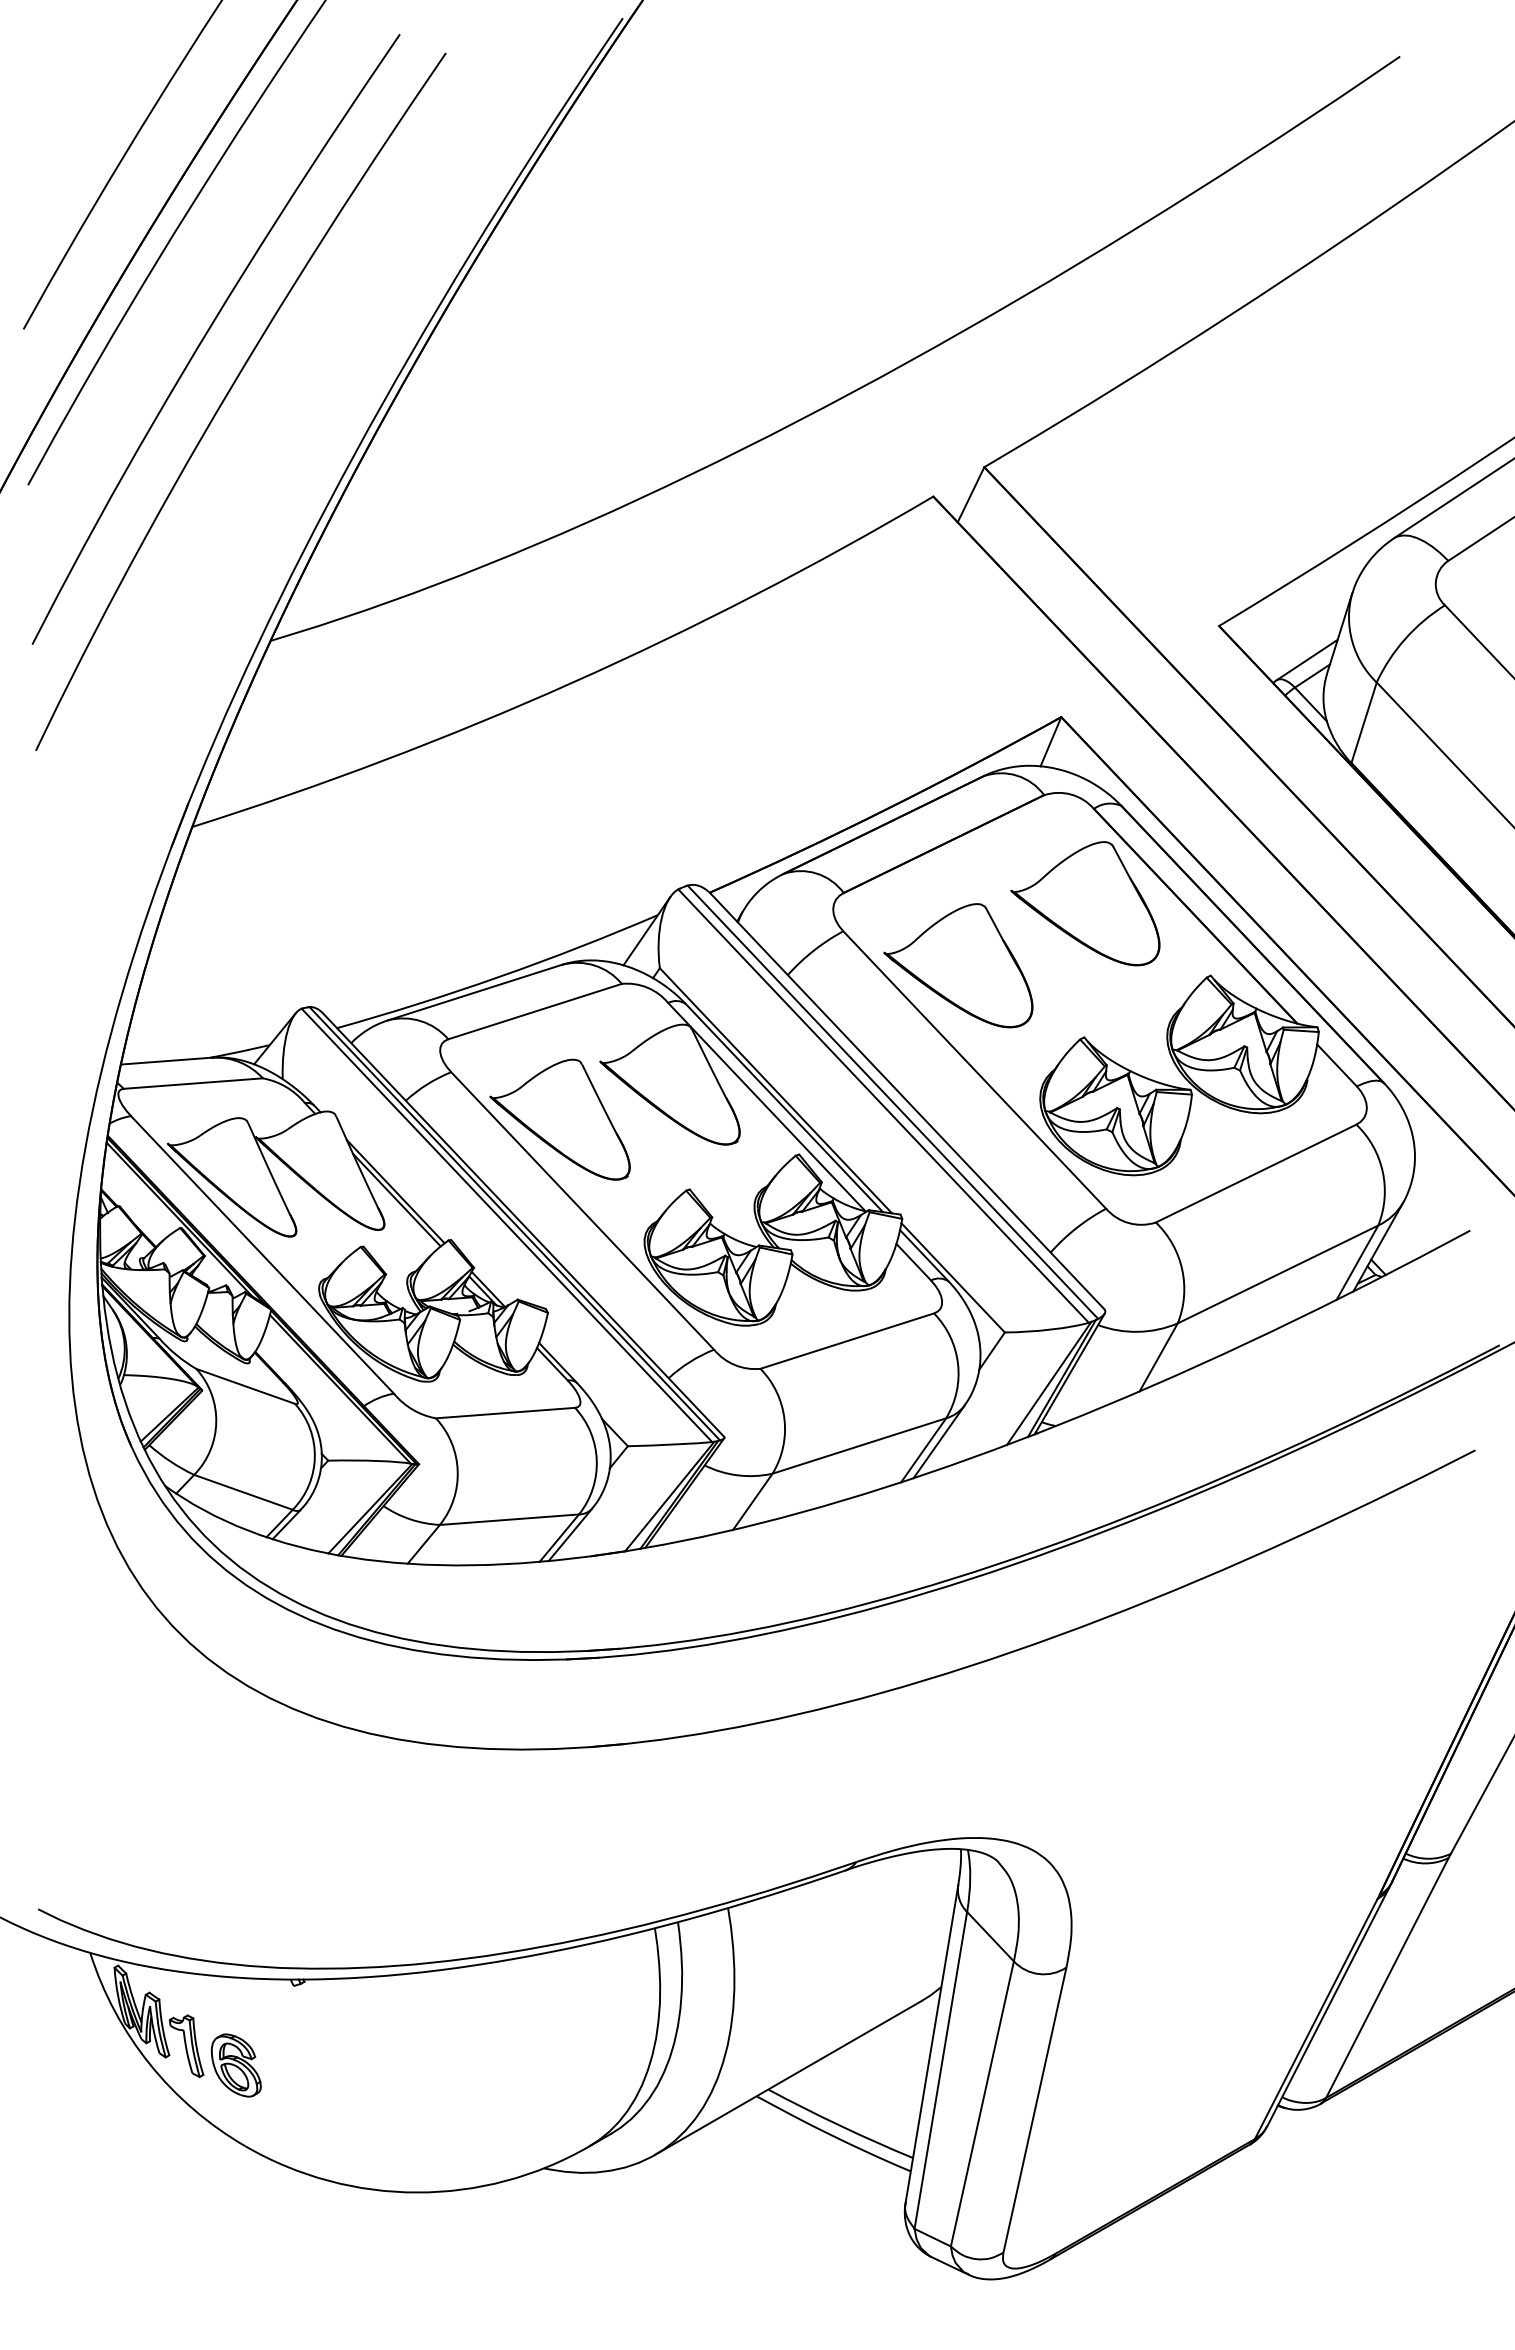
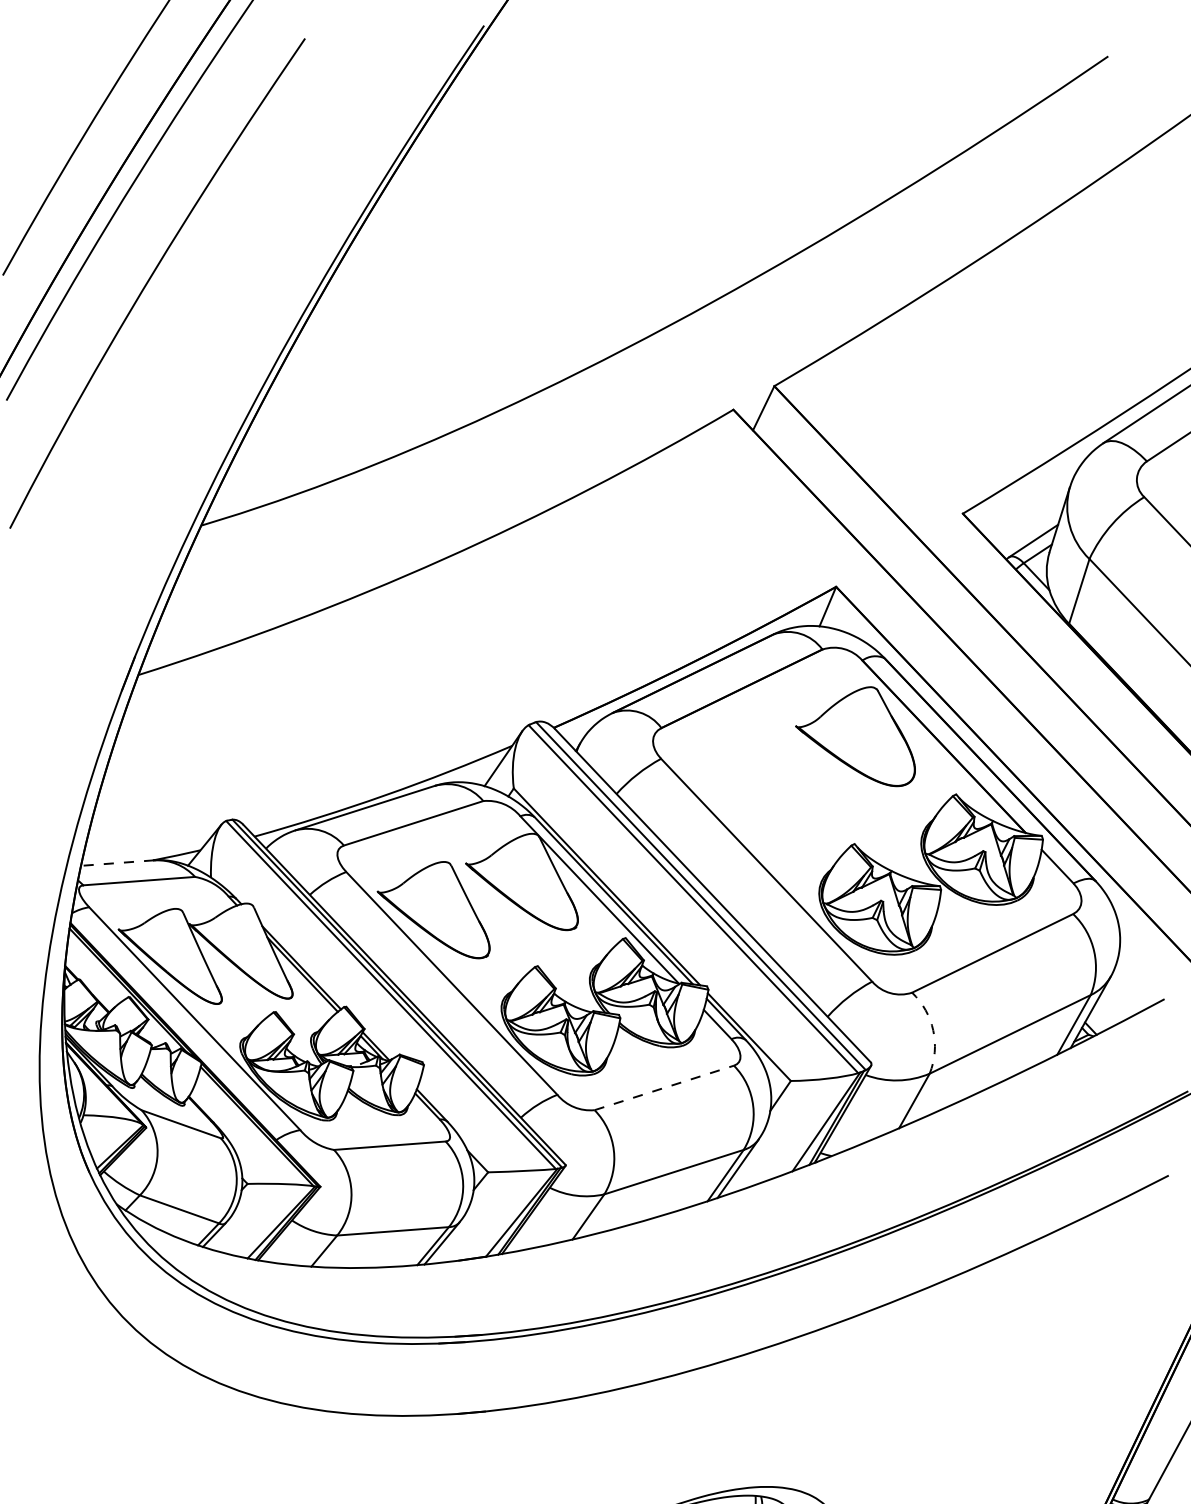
curve: (228, 394) -> (167, 327), removed
part: (958, 965) -> (753, 786), removed
line: (166, 1061) -> (117, 863), solid -> dashed
arc: (1182, 1269) -> (933, 1030), solid -> dashed
line: (847, 1340) -> (664, 1087), solid -> dashed

